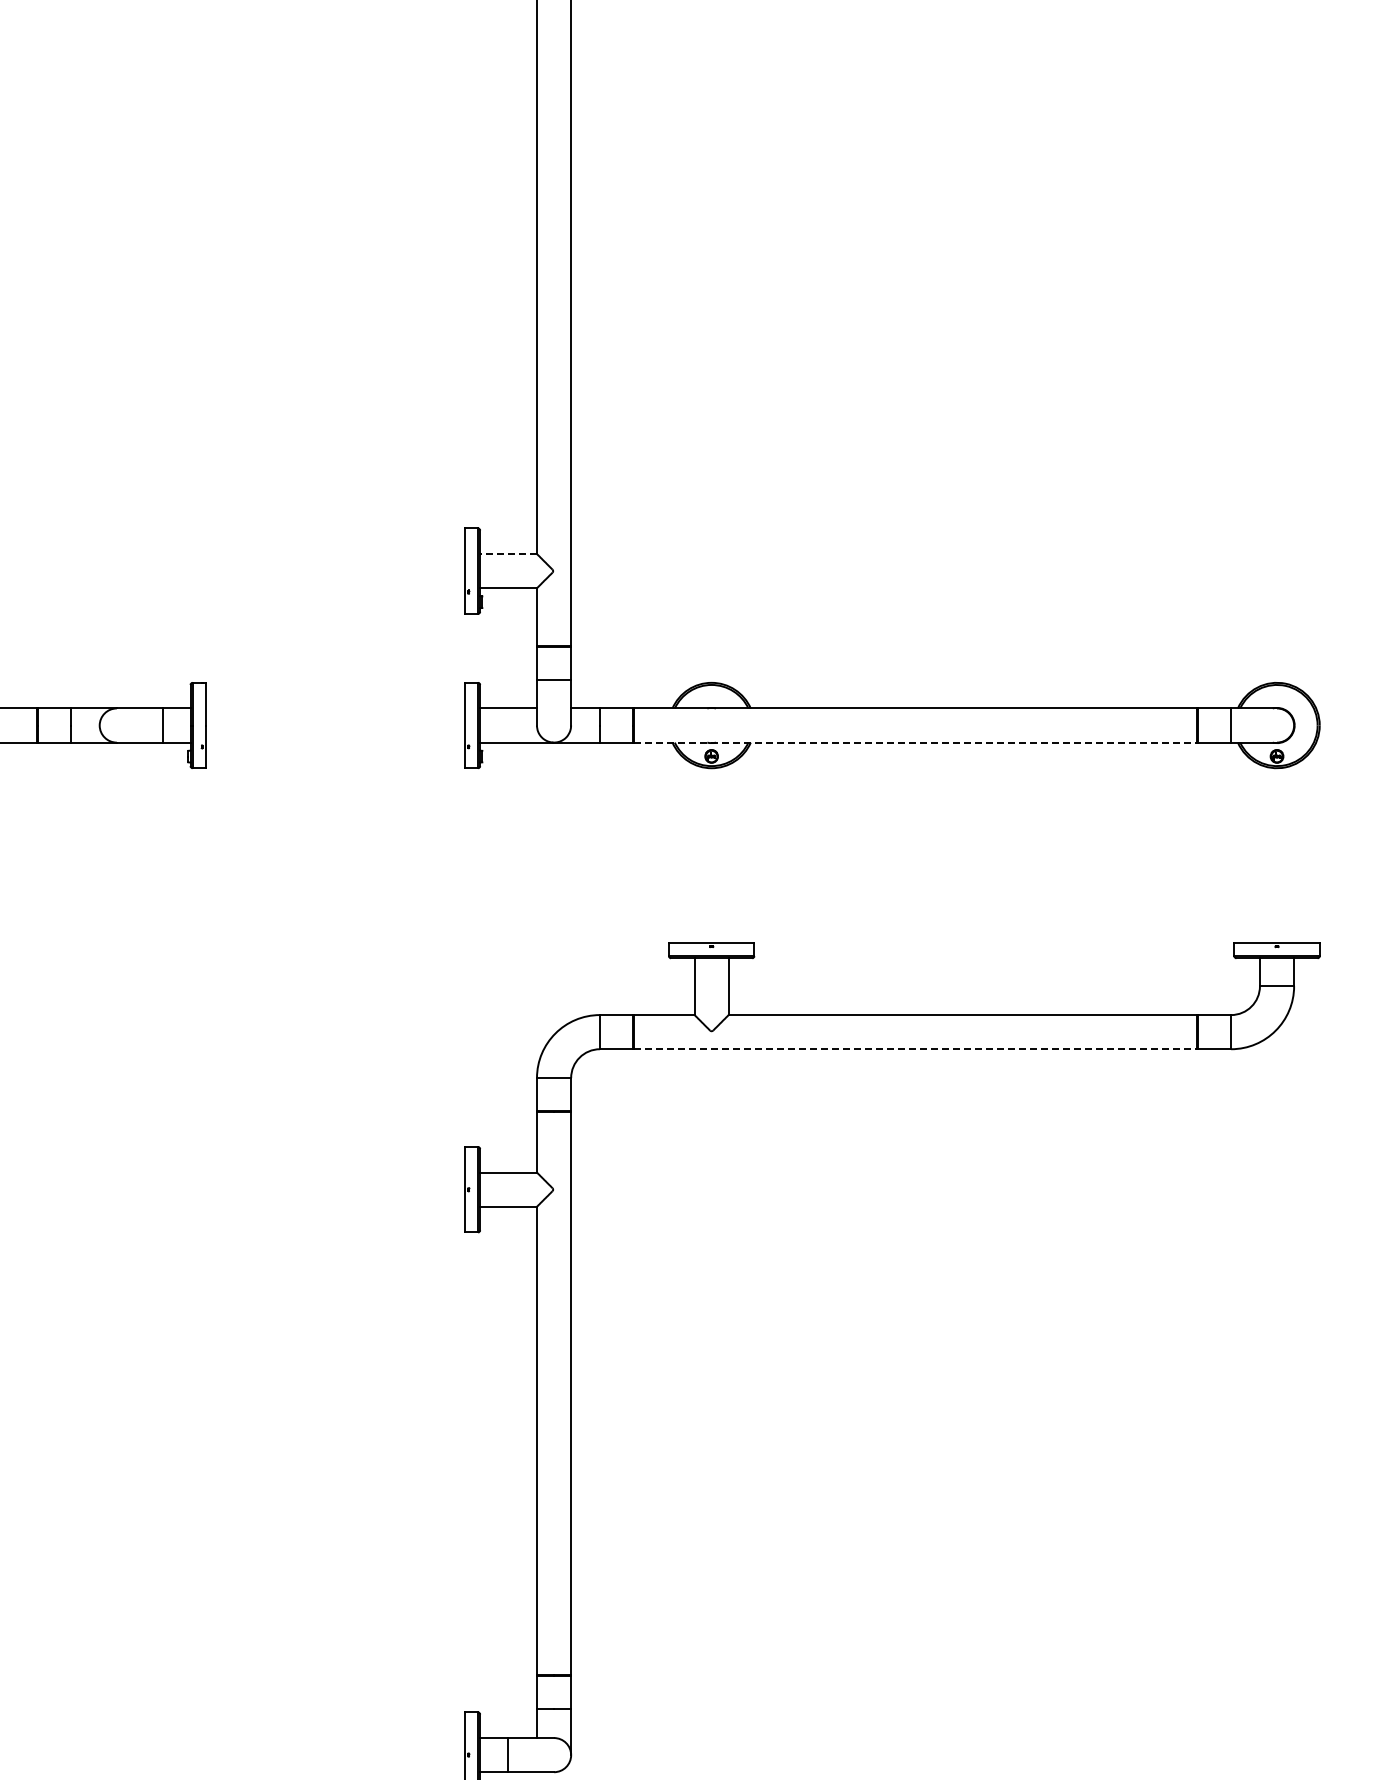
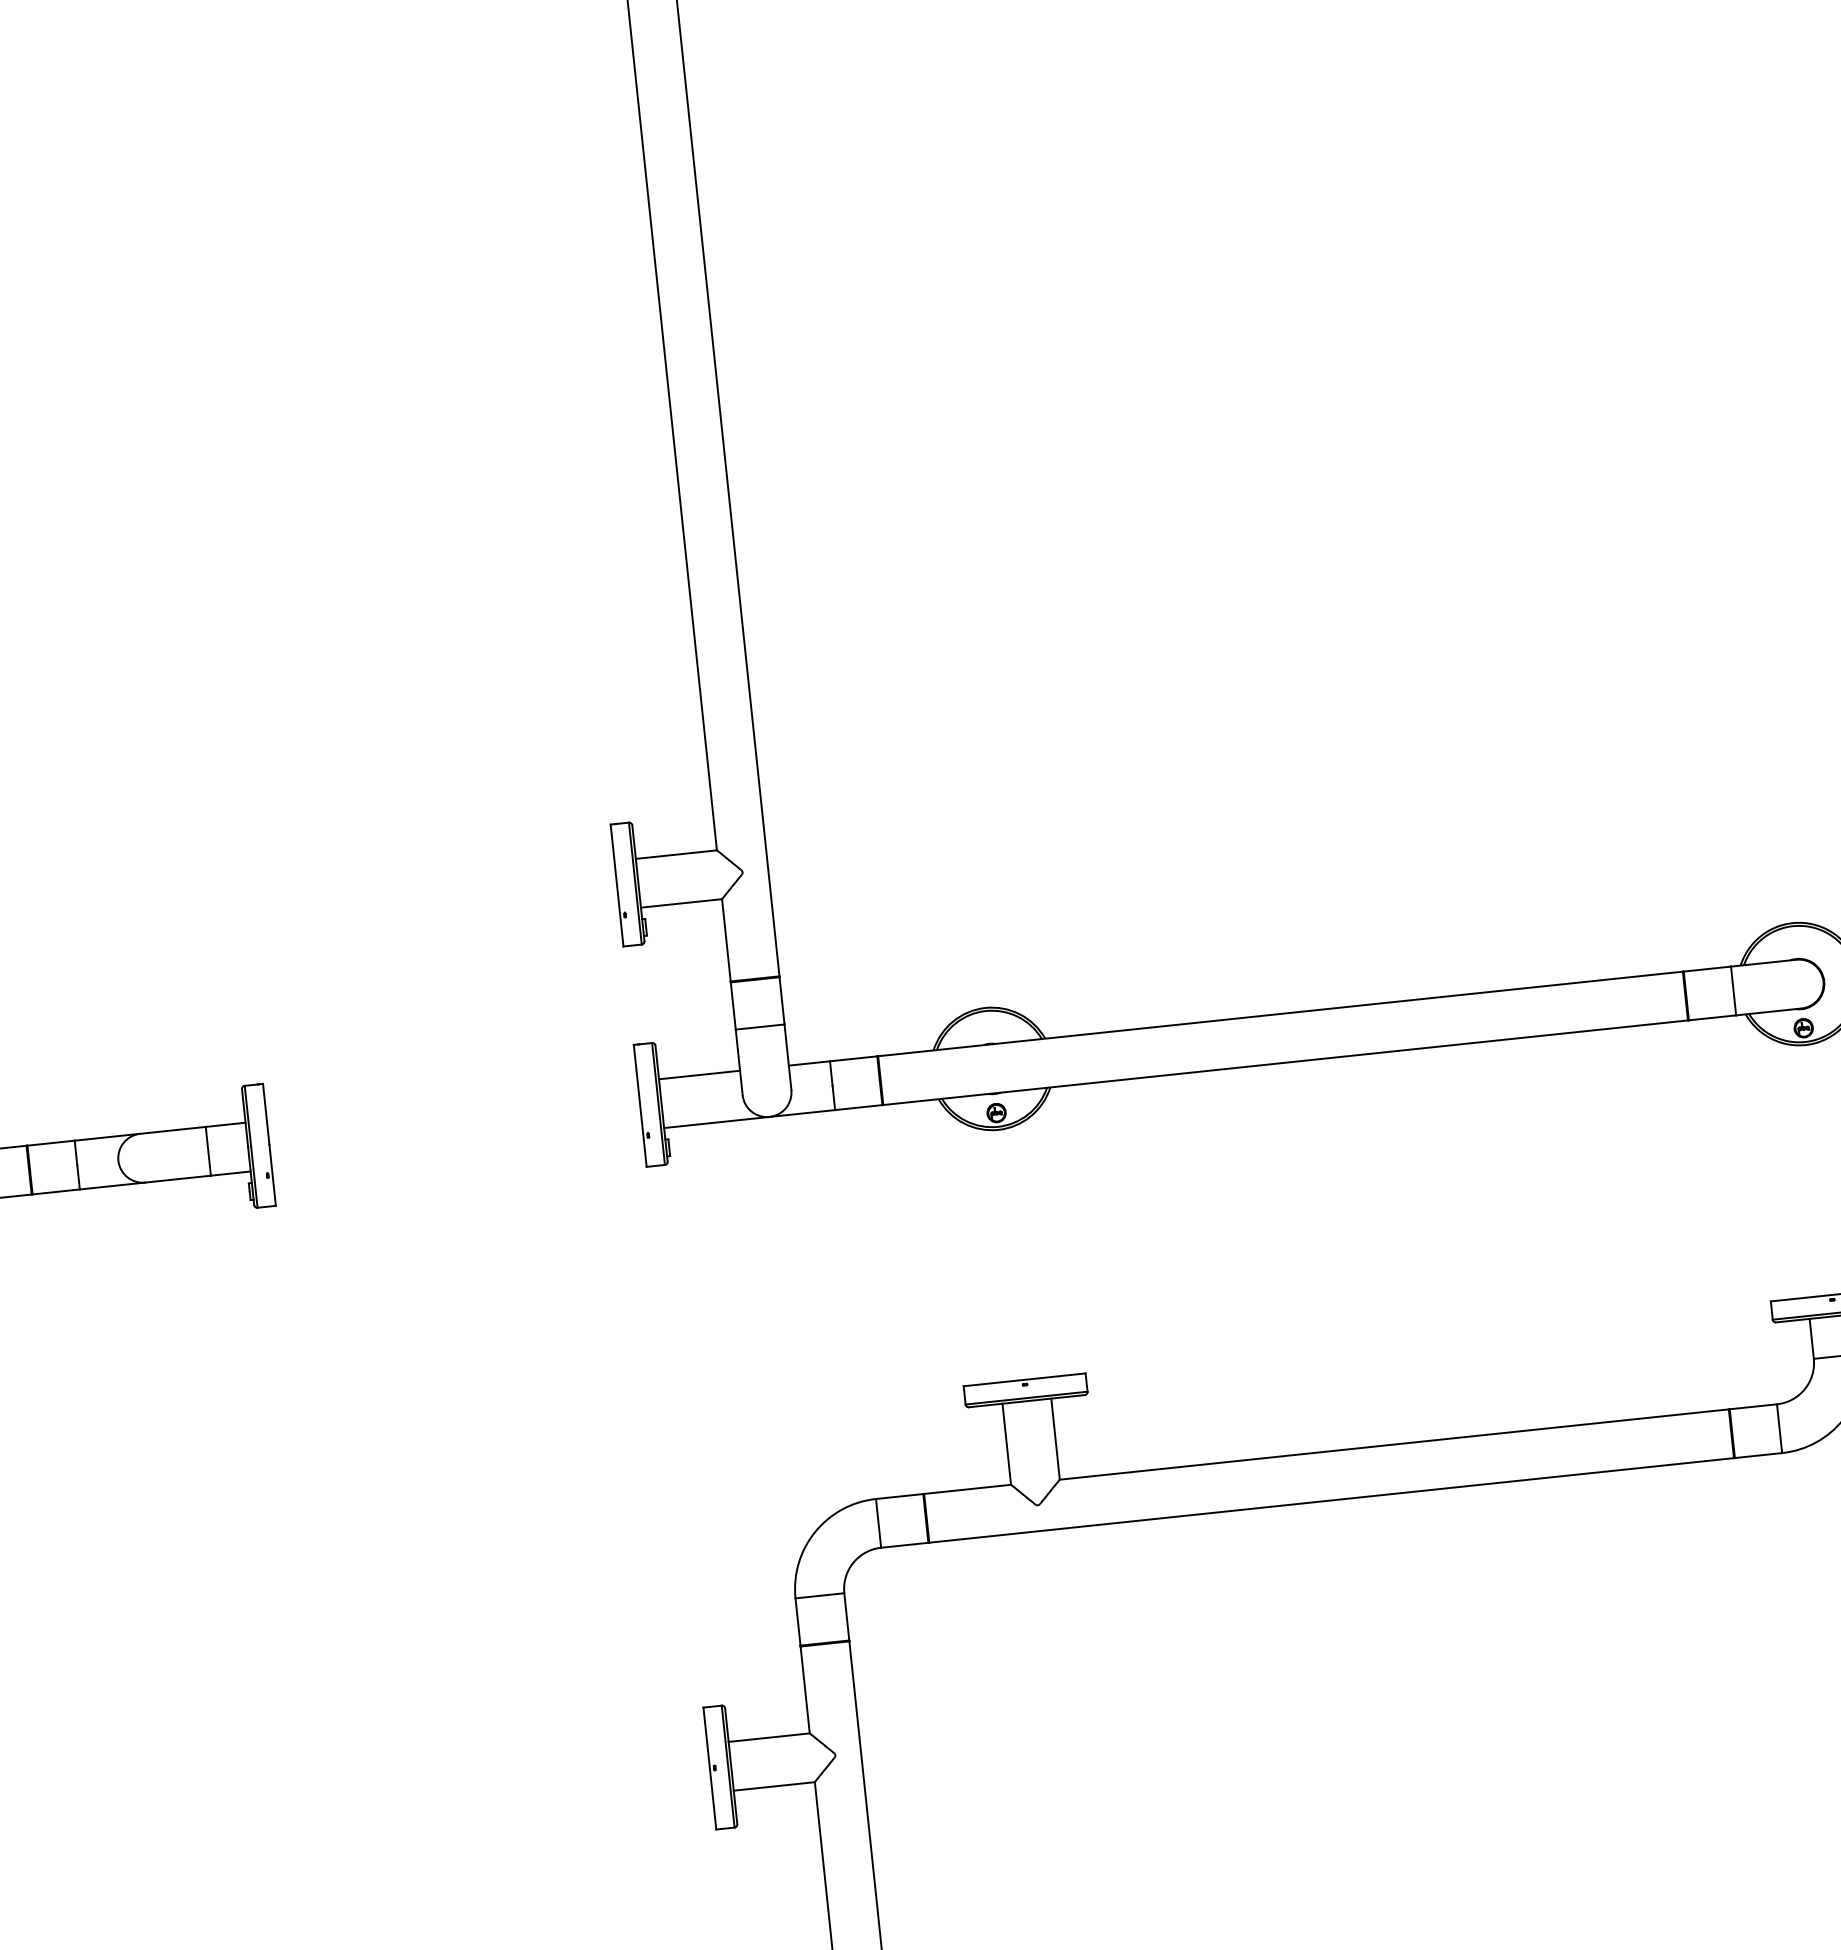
line: (508, 554) -> (676, 855), dashed -> solid
line: (915, 742) -> (1285, 1062), dashed -> solid
line: (915, 1049) -> (1331, 1500), dashed -> solid

